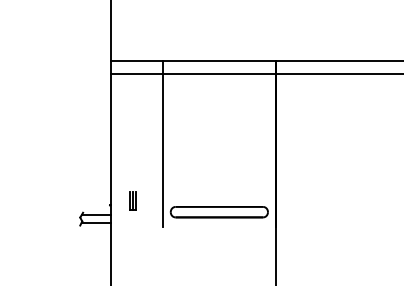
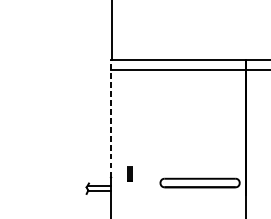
line: (110, 133) -> (111, 118), solid -> dashed
line: (163, 144) -> (154, 127), removed

